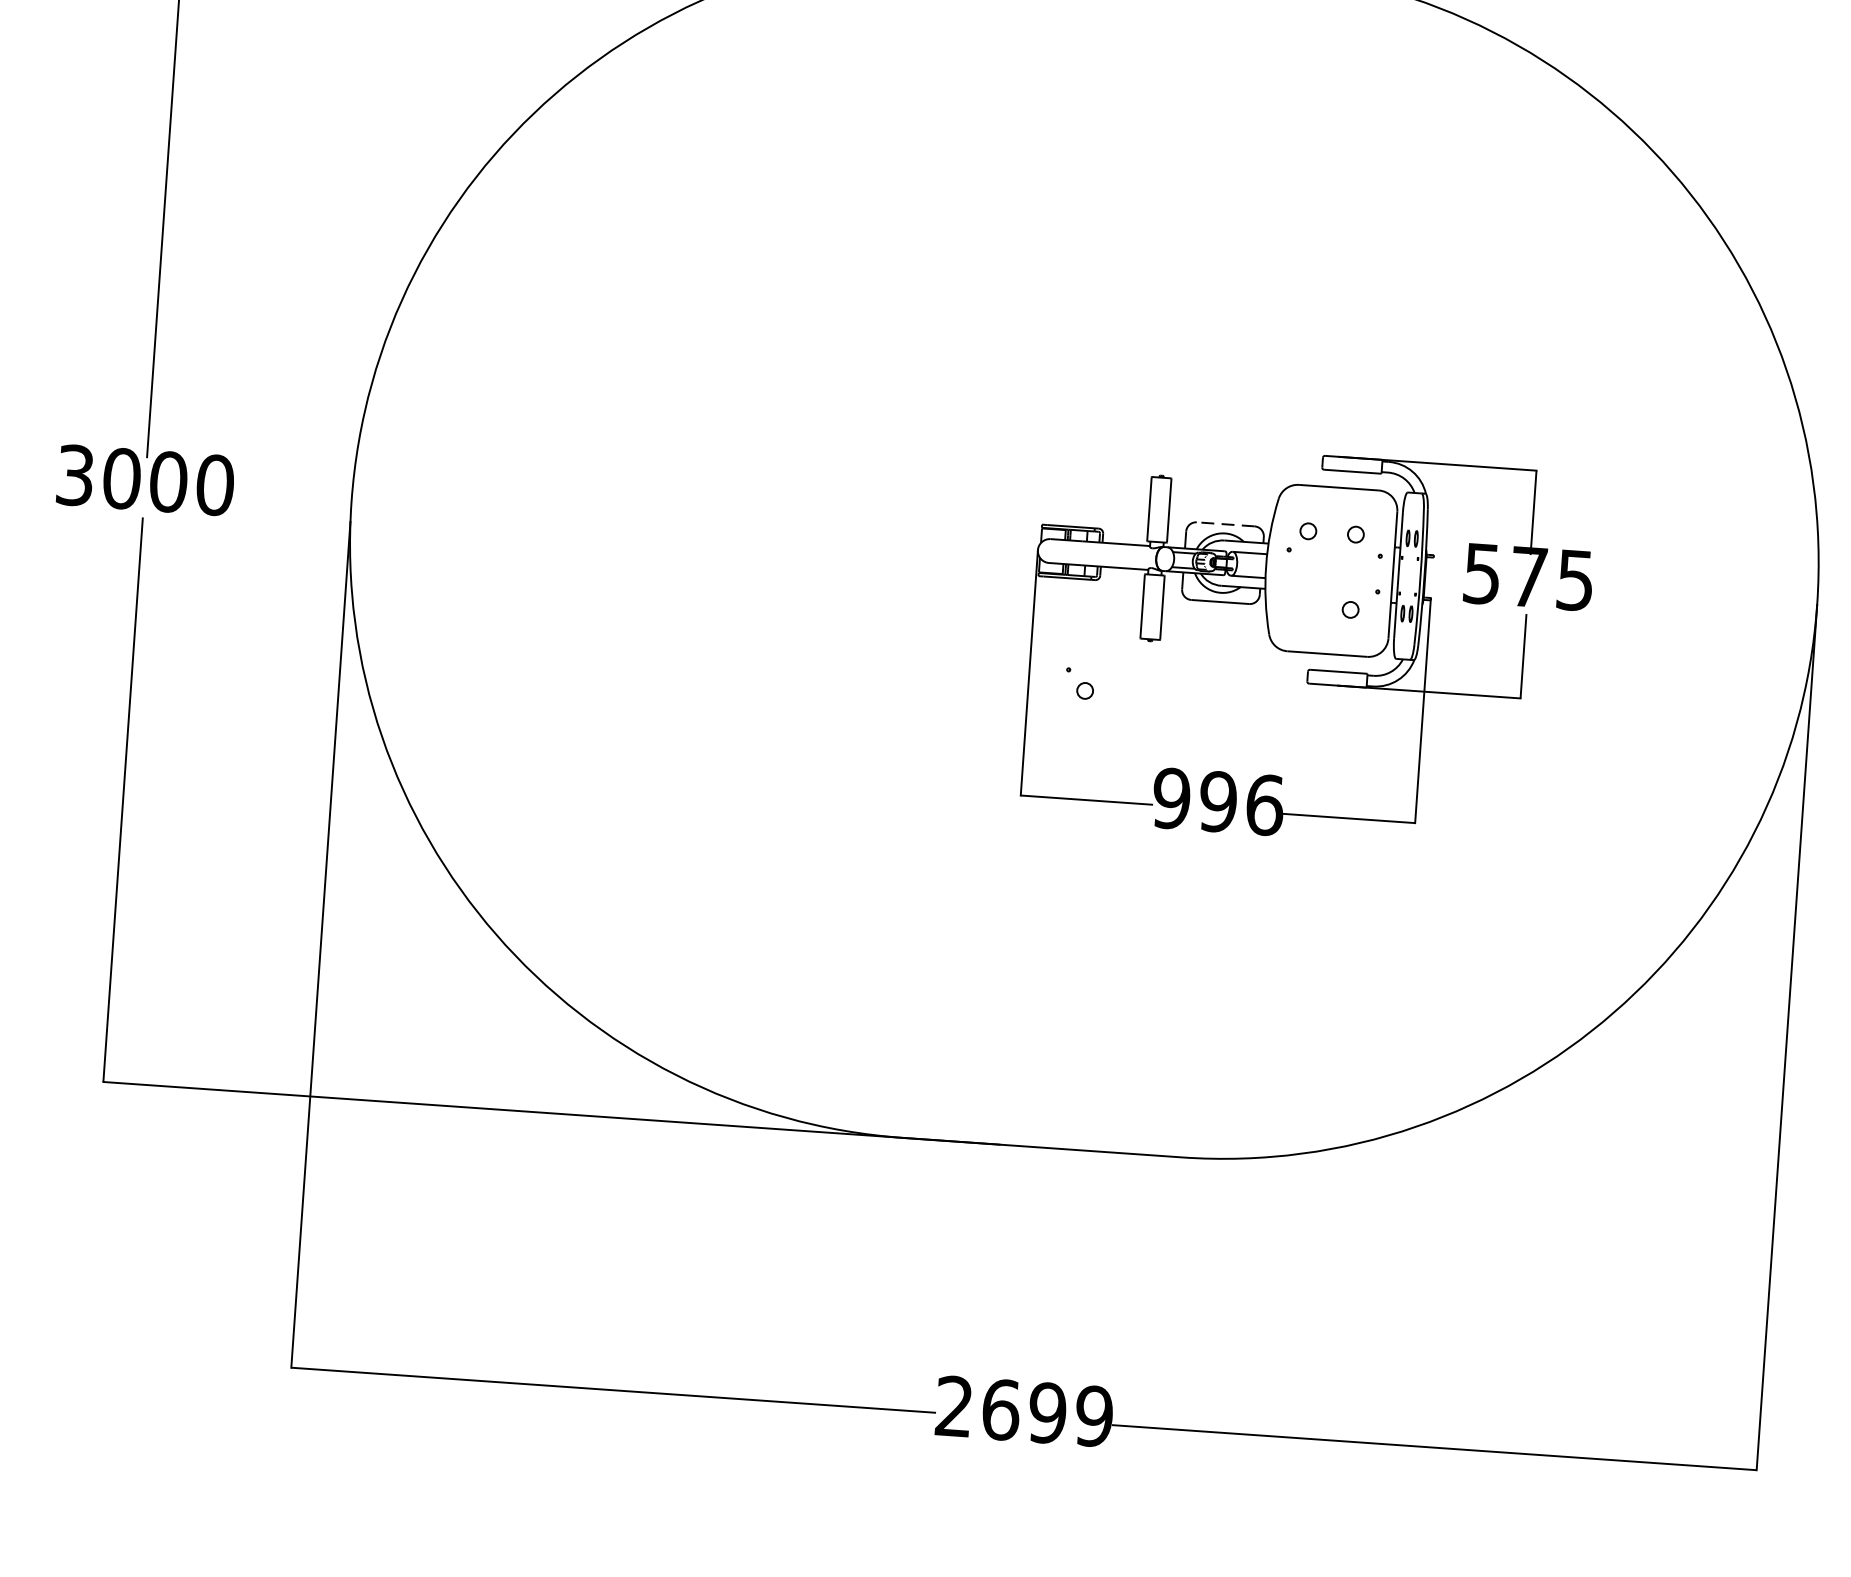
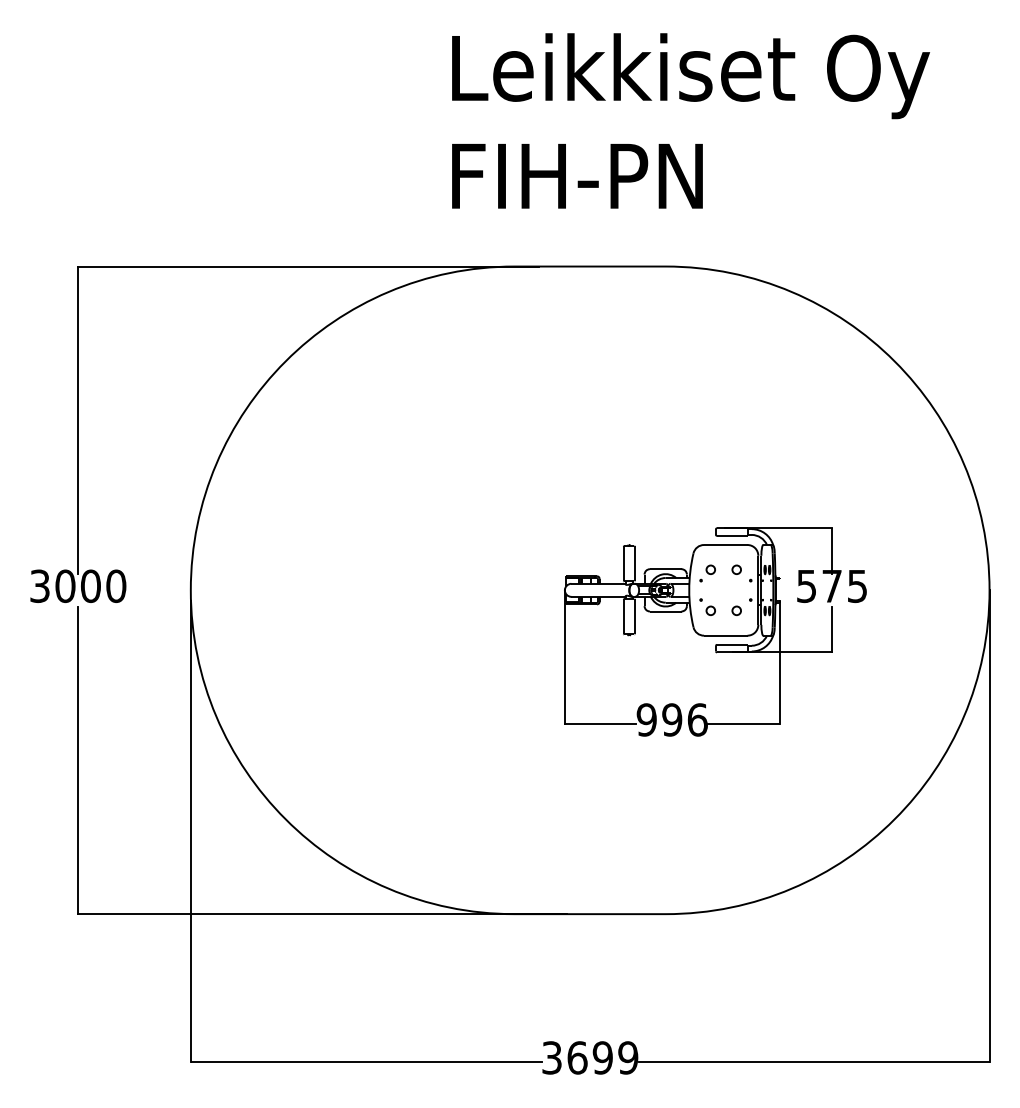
line: (1225, 524) -> (665, 569), dashed -> solid
part: (1079, 682) -> (707, 606), moved
text: (953, 1405) -> (551, 1057), 2699 -> 3699

